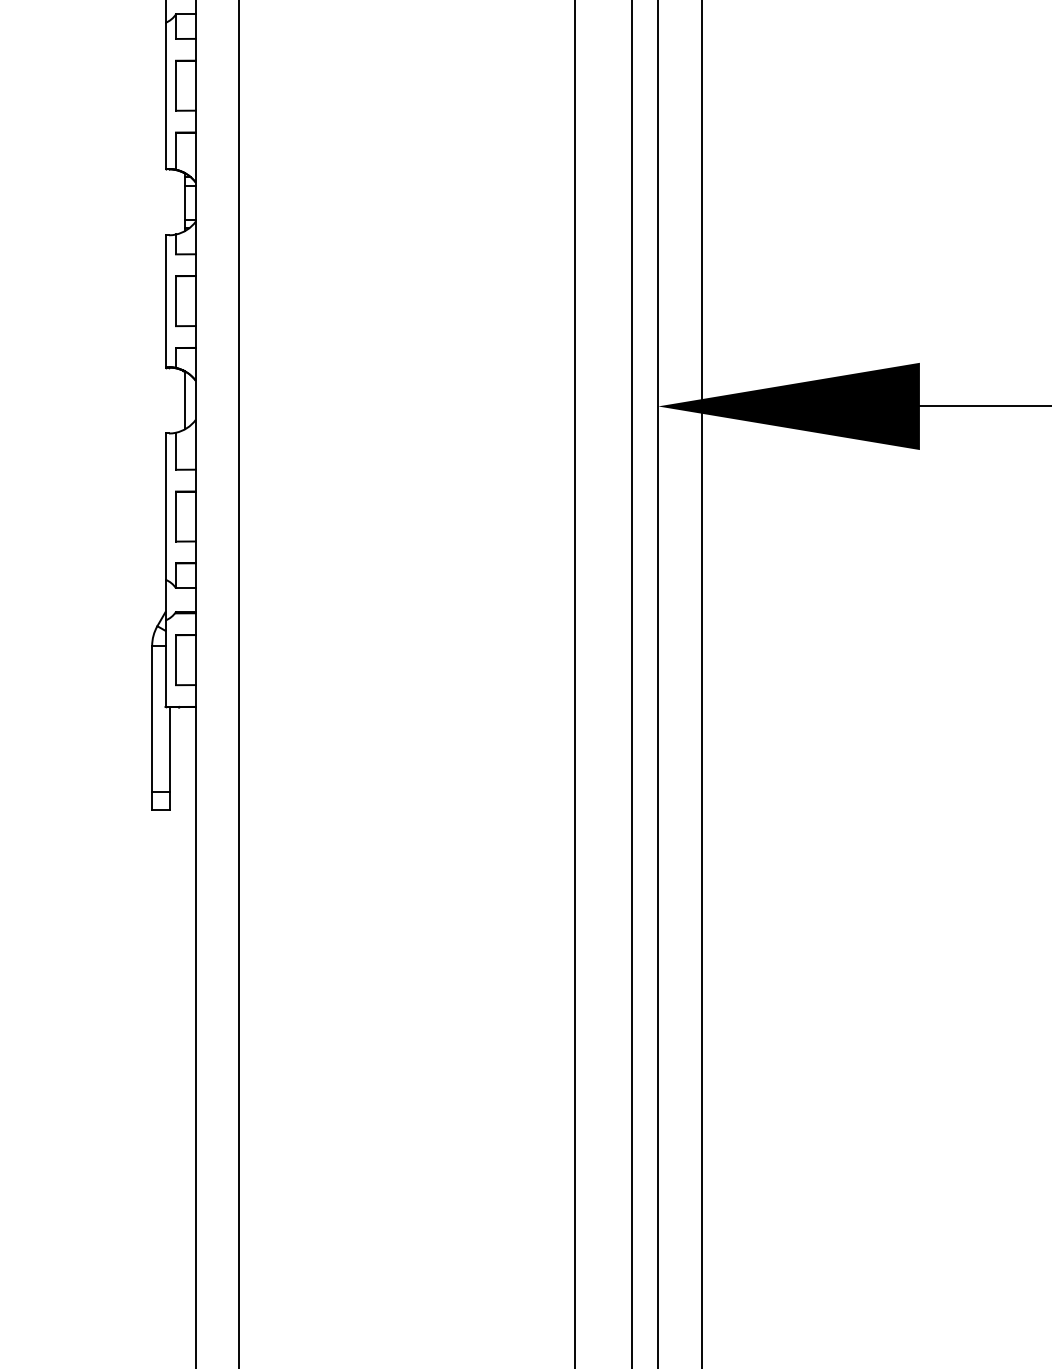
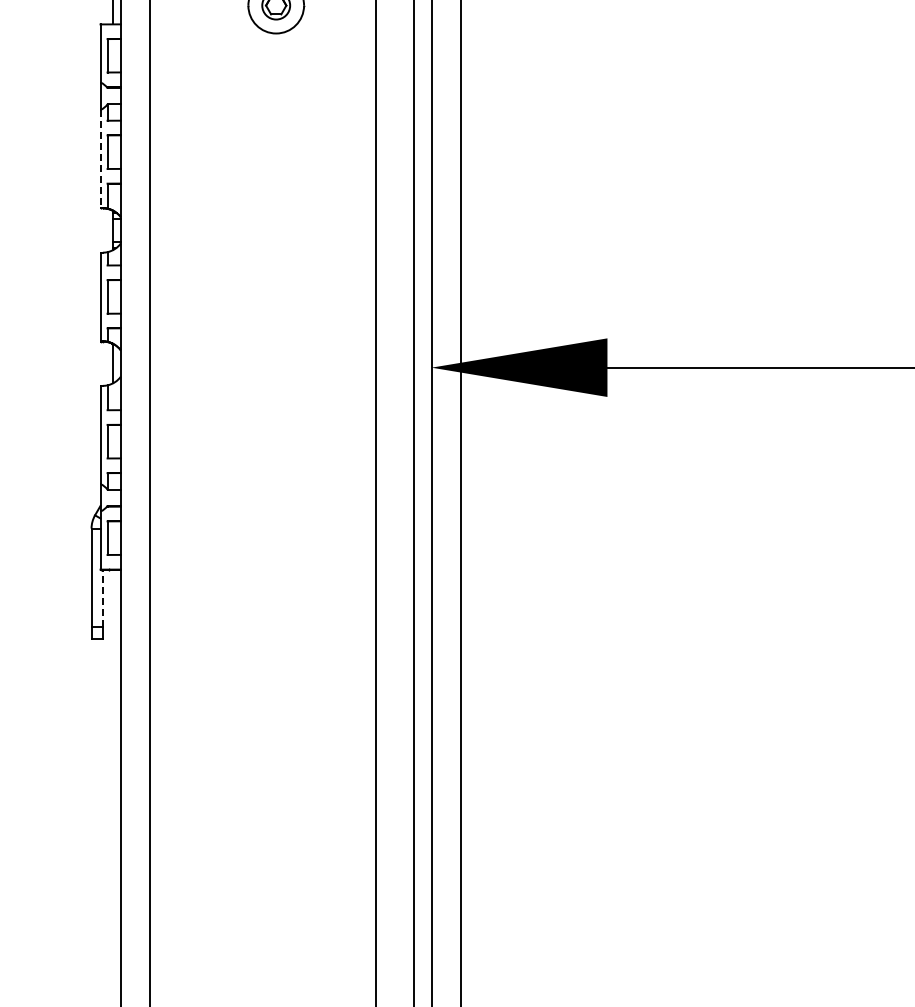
line: (165, 96) -> (100, 159), solid -> dashed
line: (169, 749) -> (103, 598), solid -> dashed

